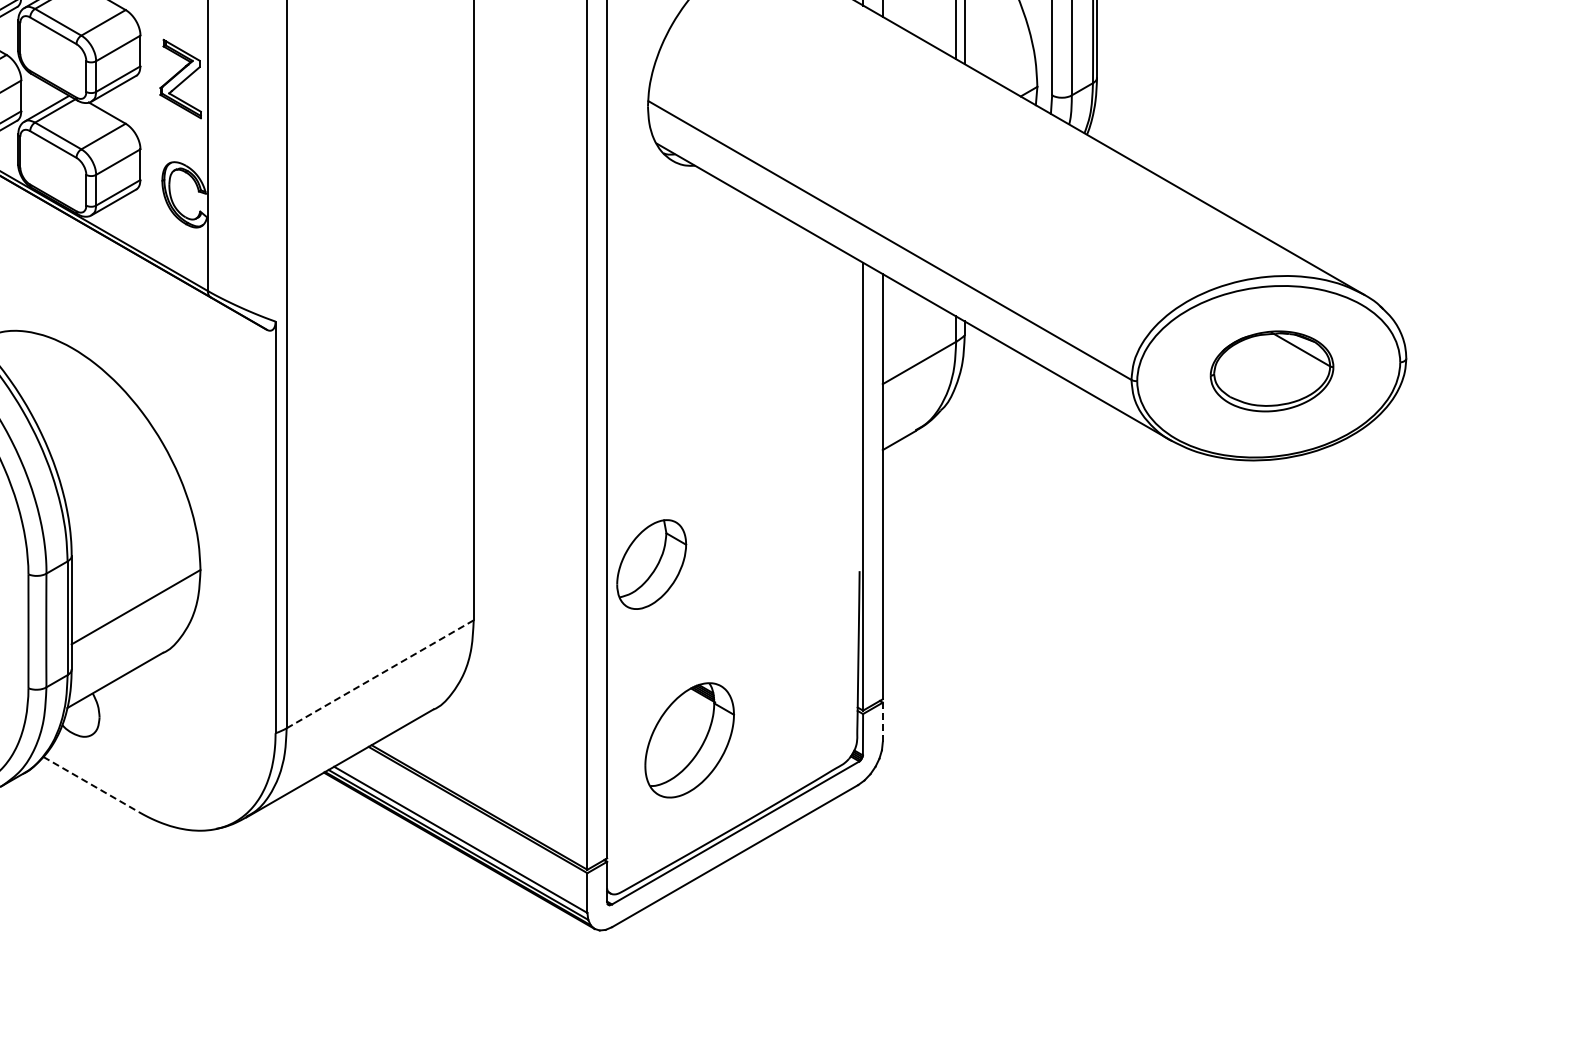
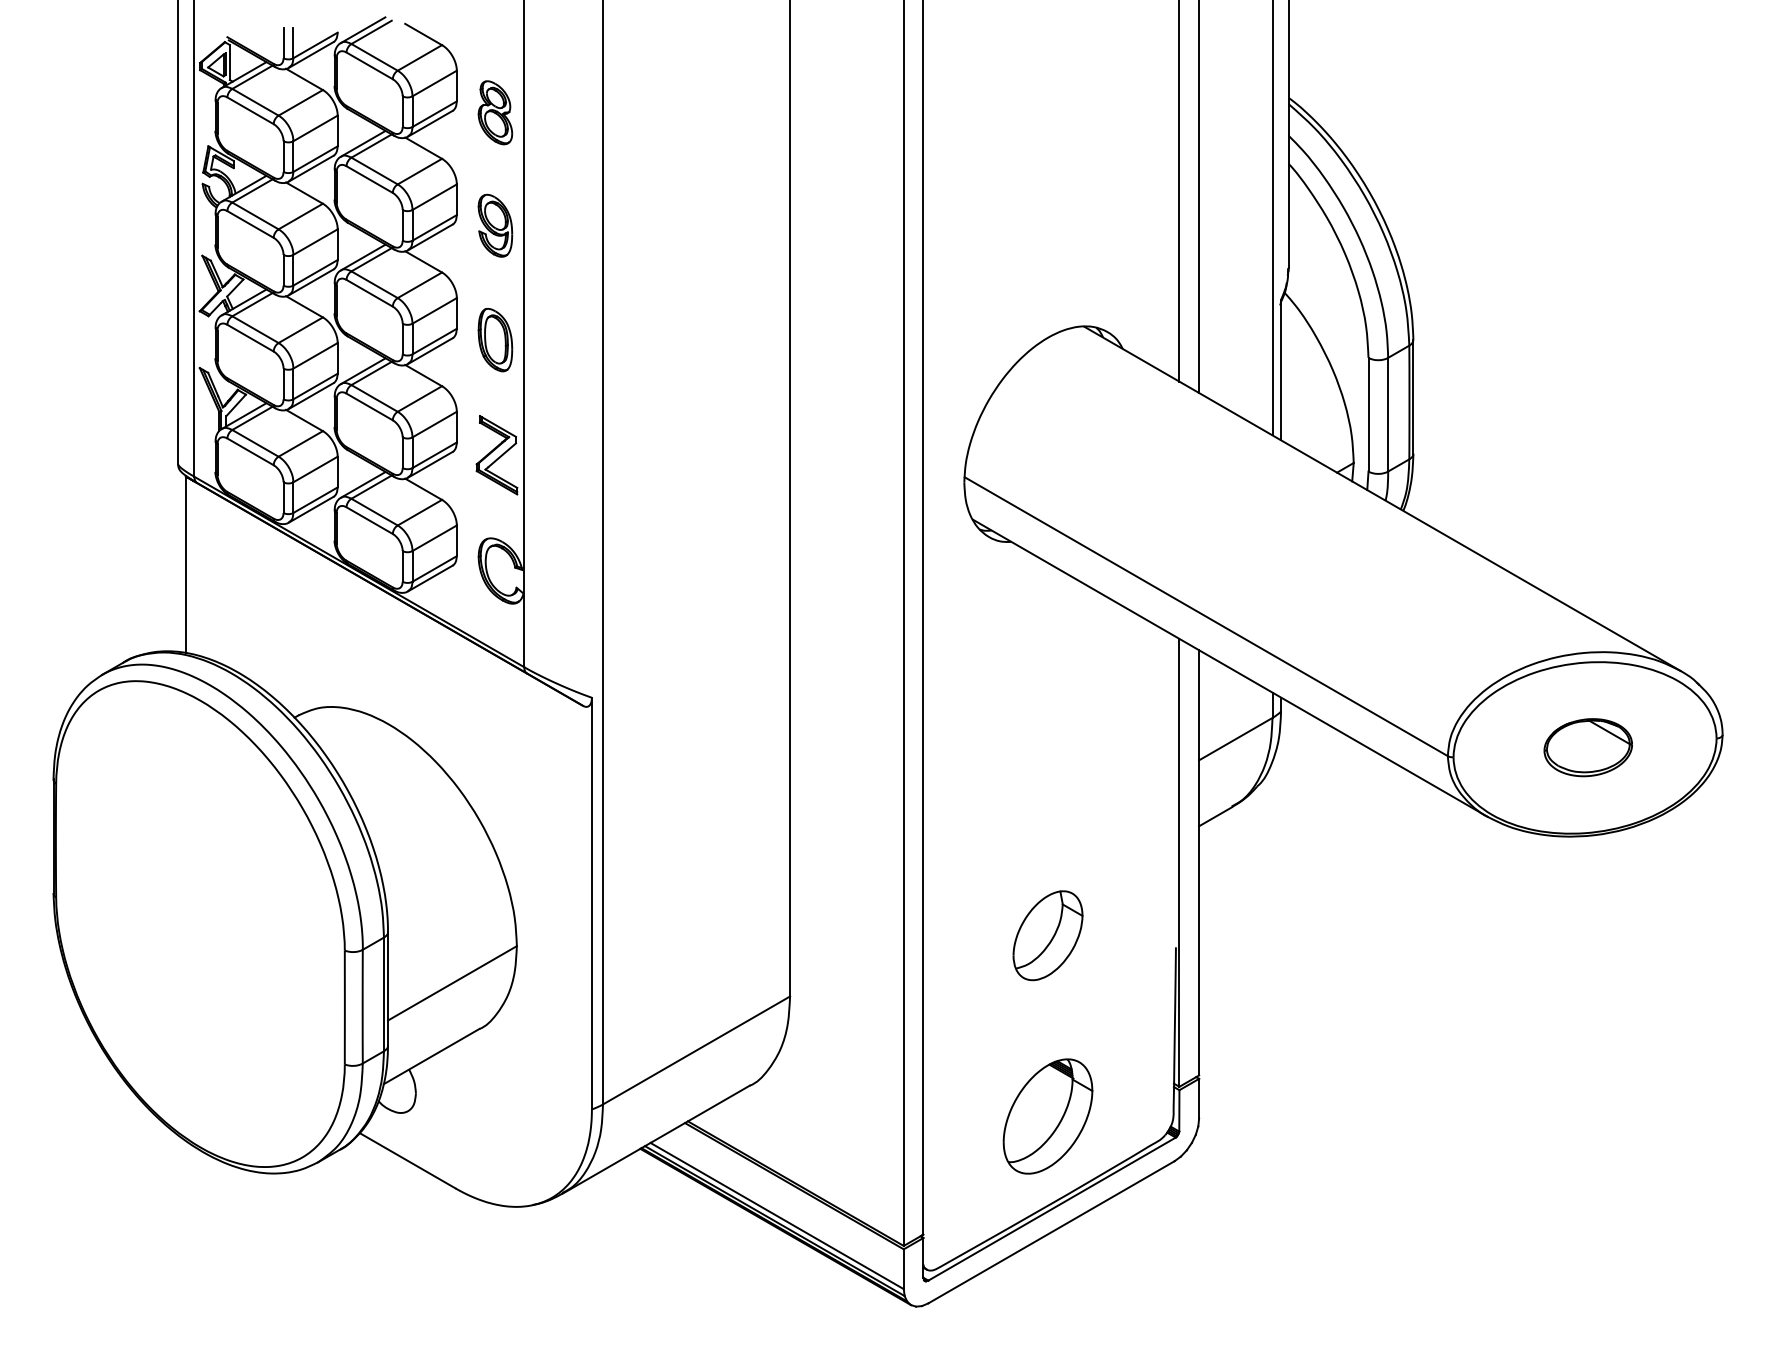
part: (1271, 371) -> (1587, 747), size x0.71
part: (651, 564) -> (1047, 935), moved
line: (380, 674) -> (696, 1050), dashed -> solid
line: (883, 722) -> (1199, 1098), dashed -> solid
part: (689, 740) -> (1047, 1116), moved
line: (91, 784) -> (407, 1160), dashed -> solid

